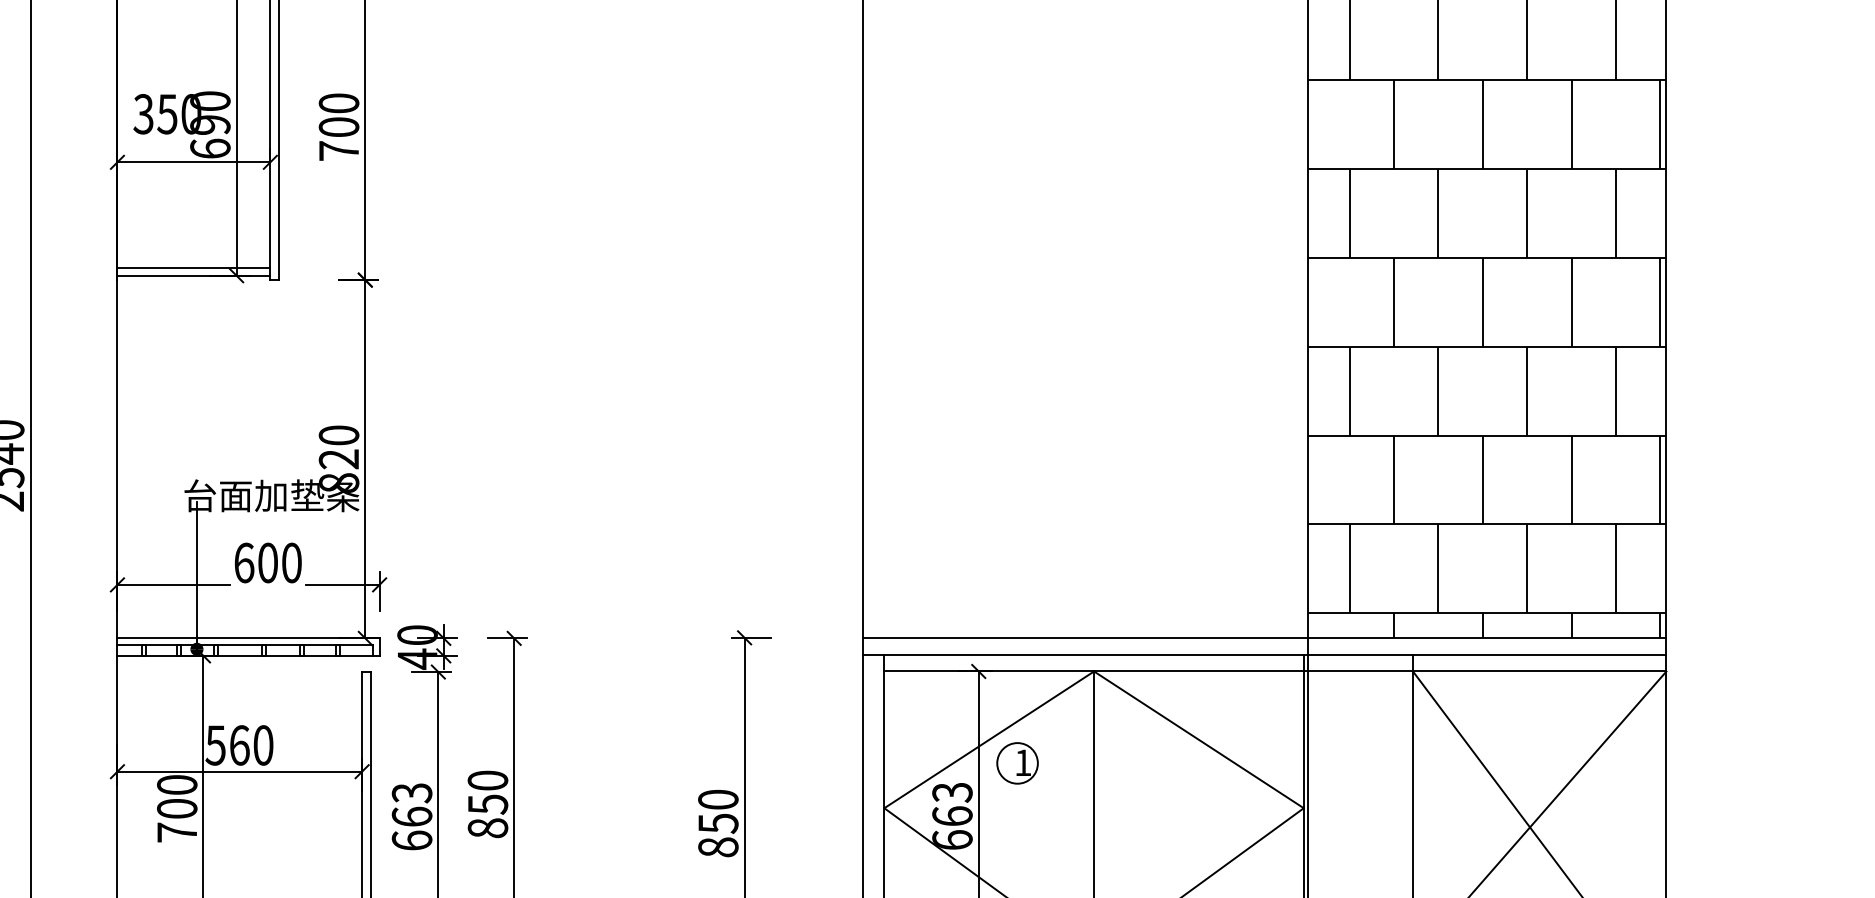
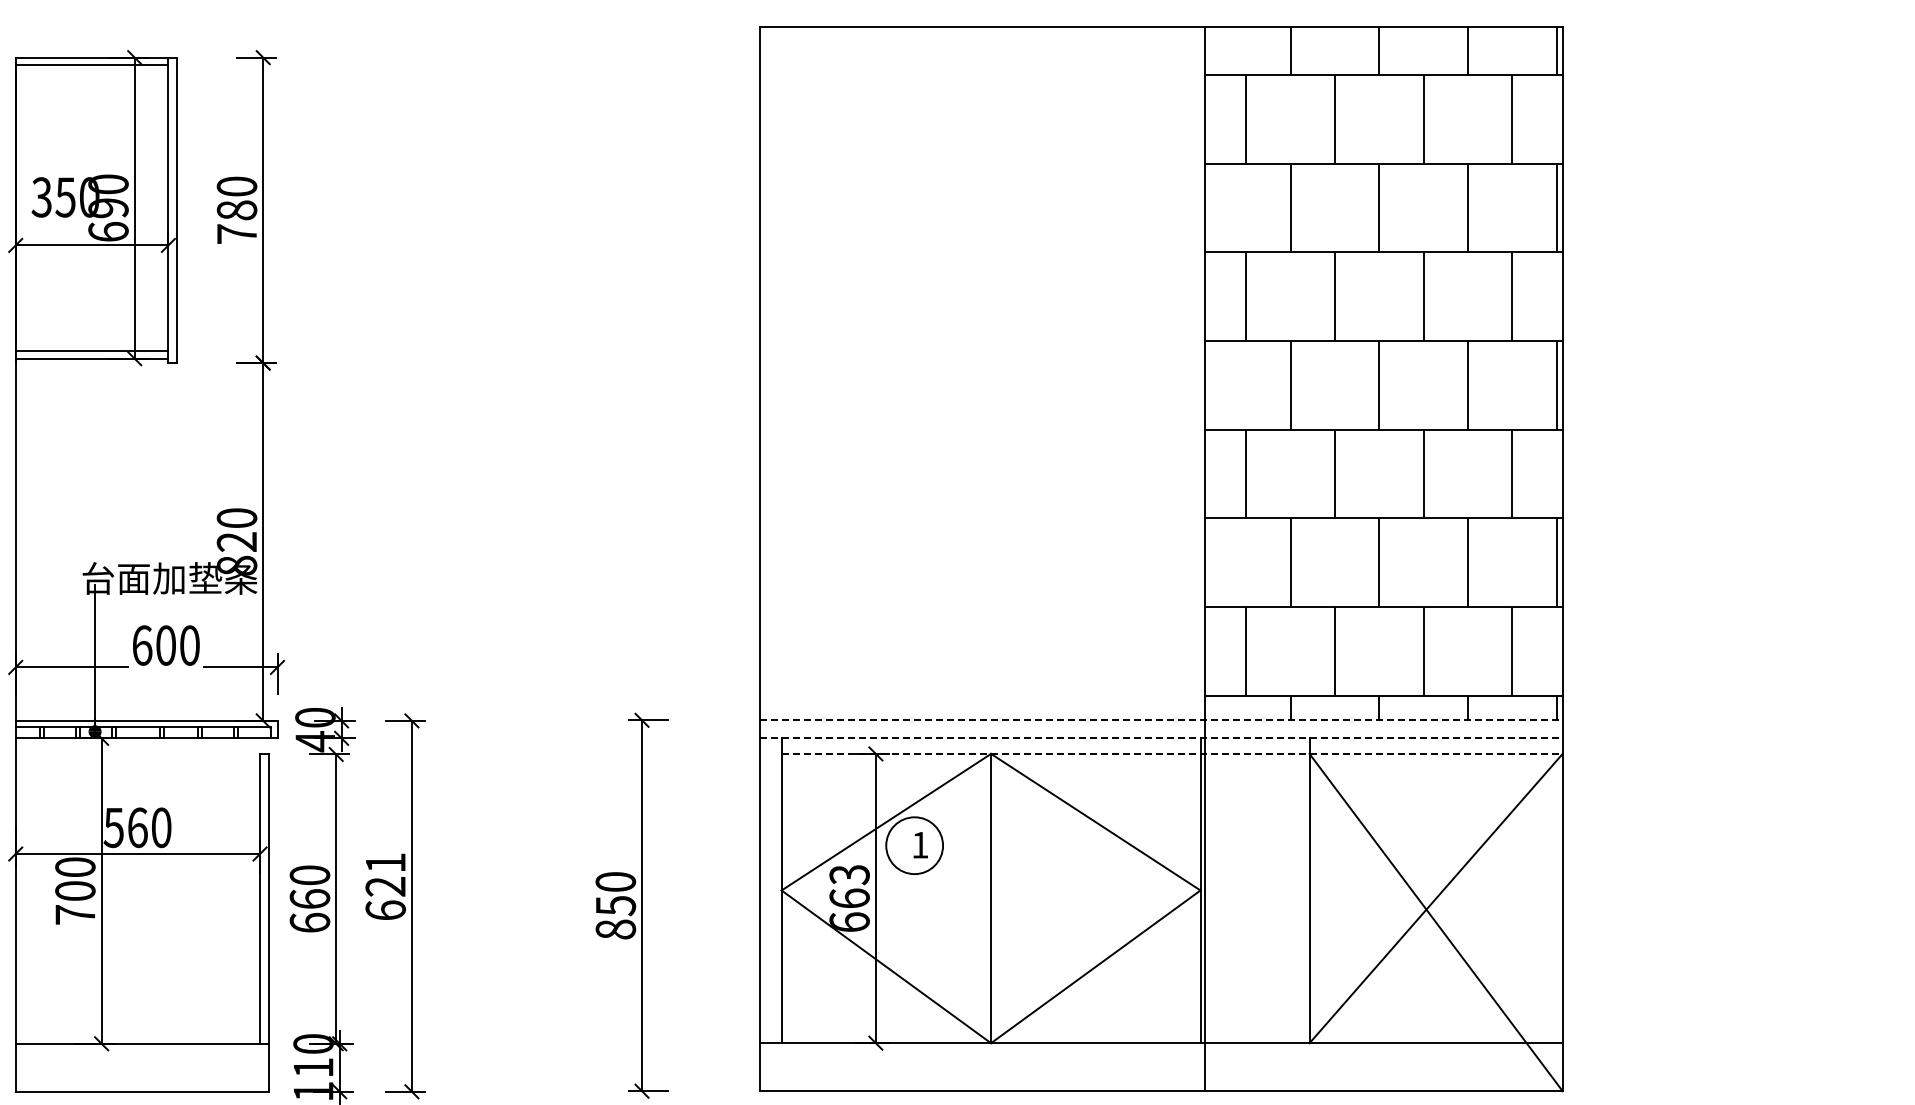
text: (338, 127) -> (236, 210), 700 -> 780
line: (1264, 638) -> (1161, 720), solid -> dashed
line: (1264, 655) -> (1161, 737), solid -> dashed
line: (1275, 671) -> (1172, 753), solid -> dashed
circle: (1017, 763) -> (914, 845), size x1.4
text: (411, 793) -> (309, 875), 663 -> 660
text: (487, 804) -> (385, 886), 850 -> 621

